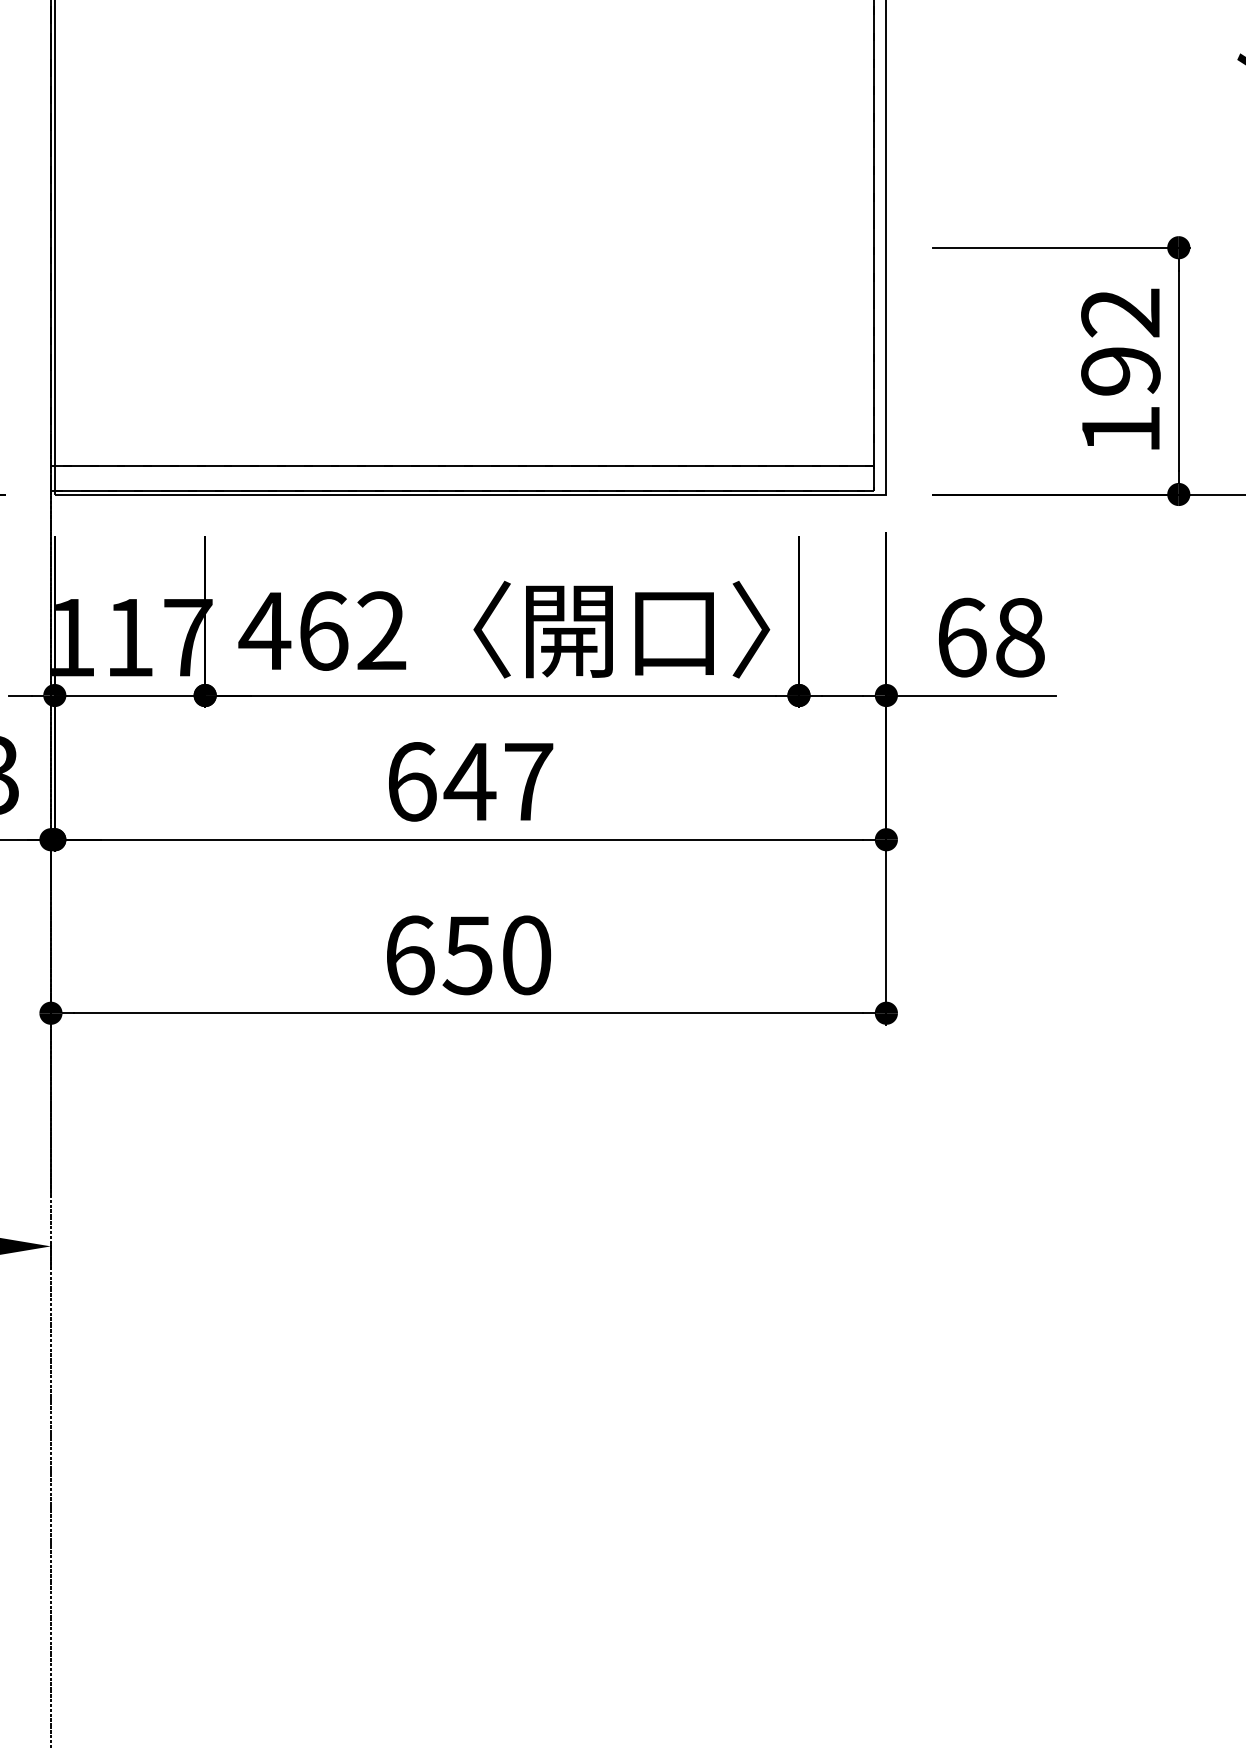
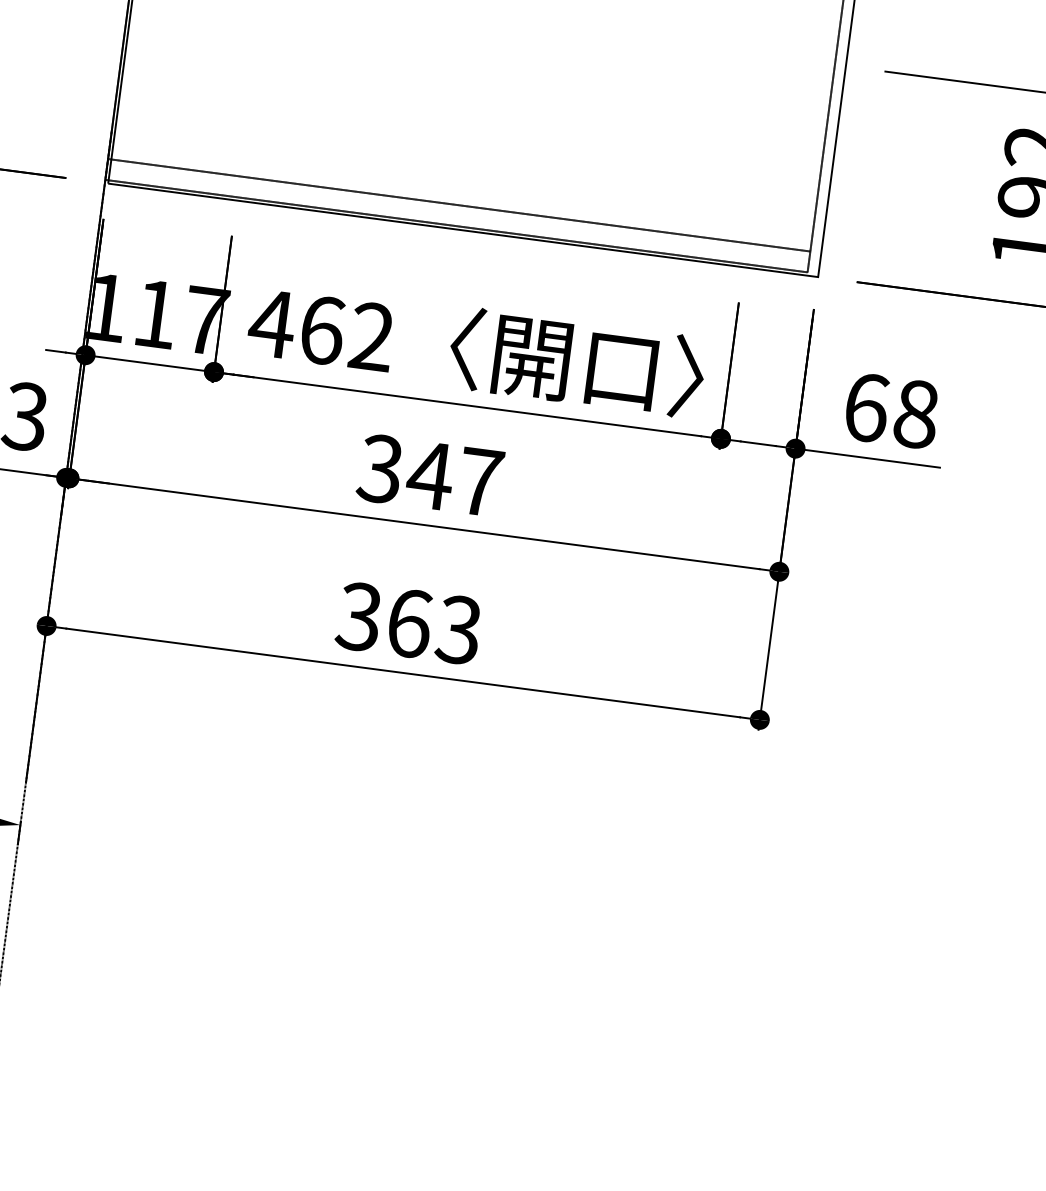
text: (411, 781) -> (380, 468), 647 -> 347
text: (467, 955) -> (408, 623), 650 -> 363

